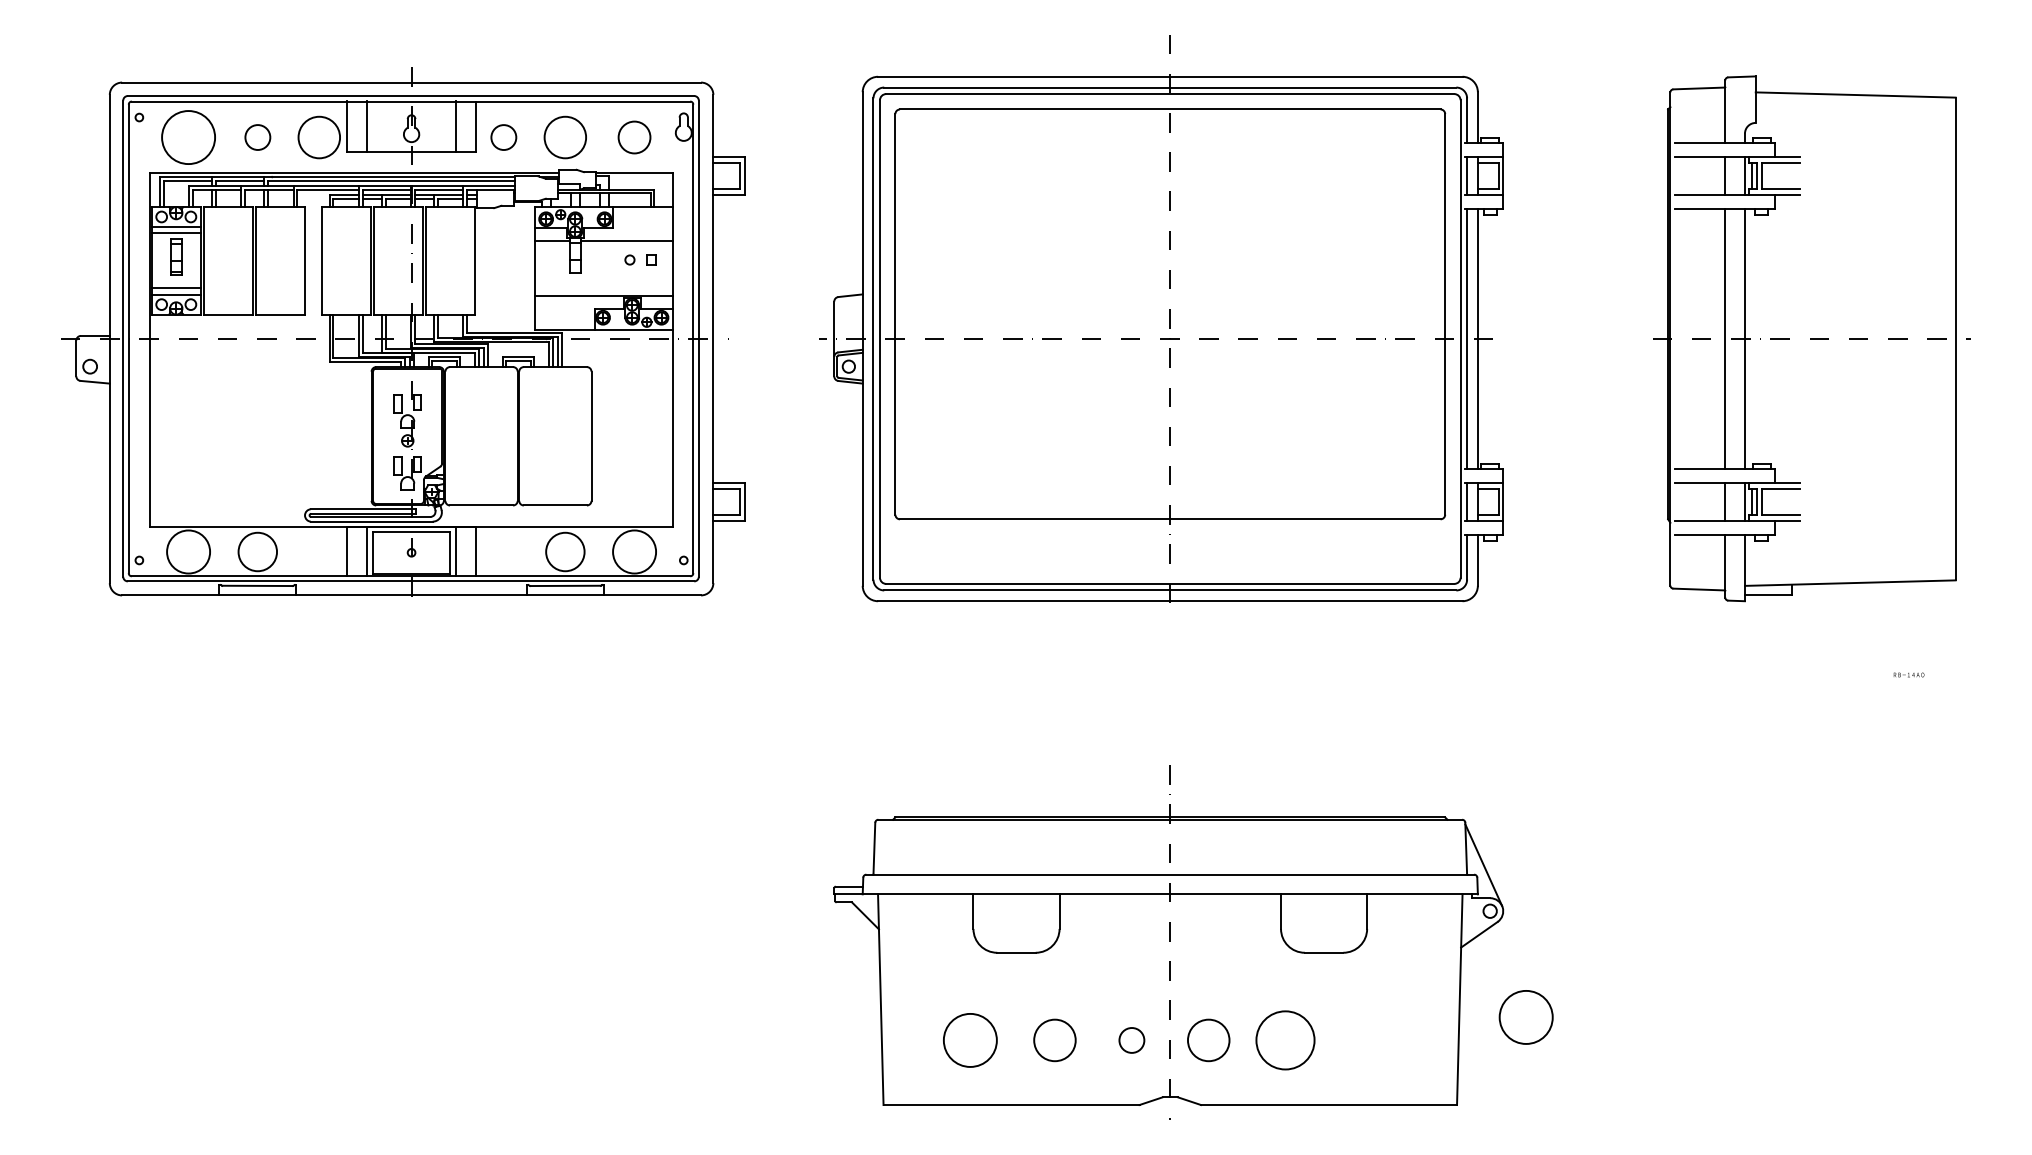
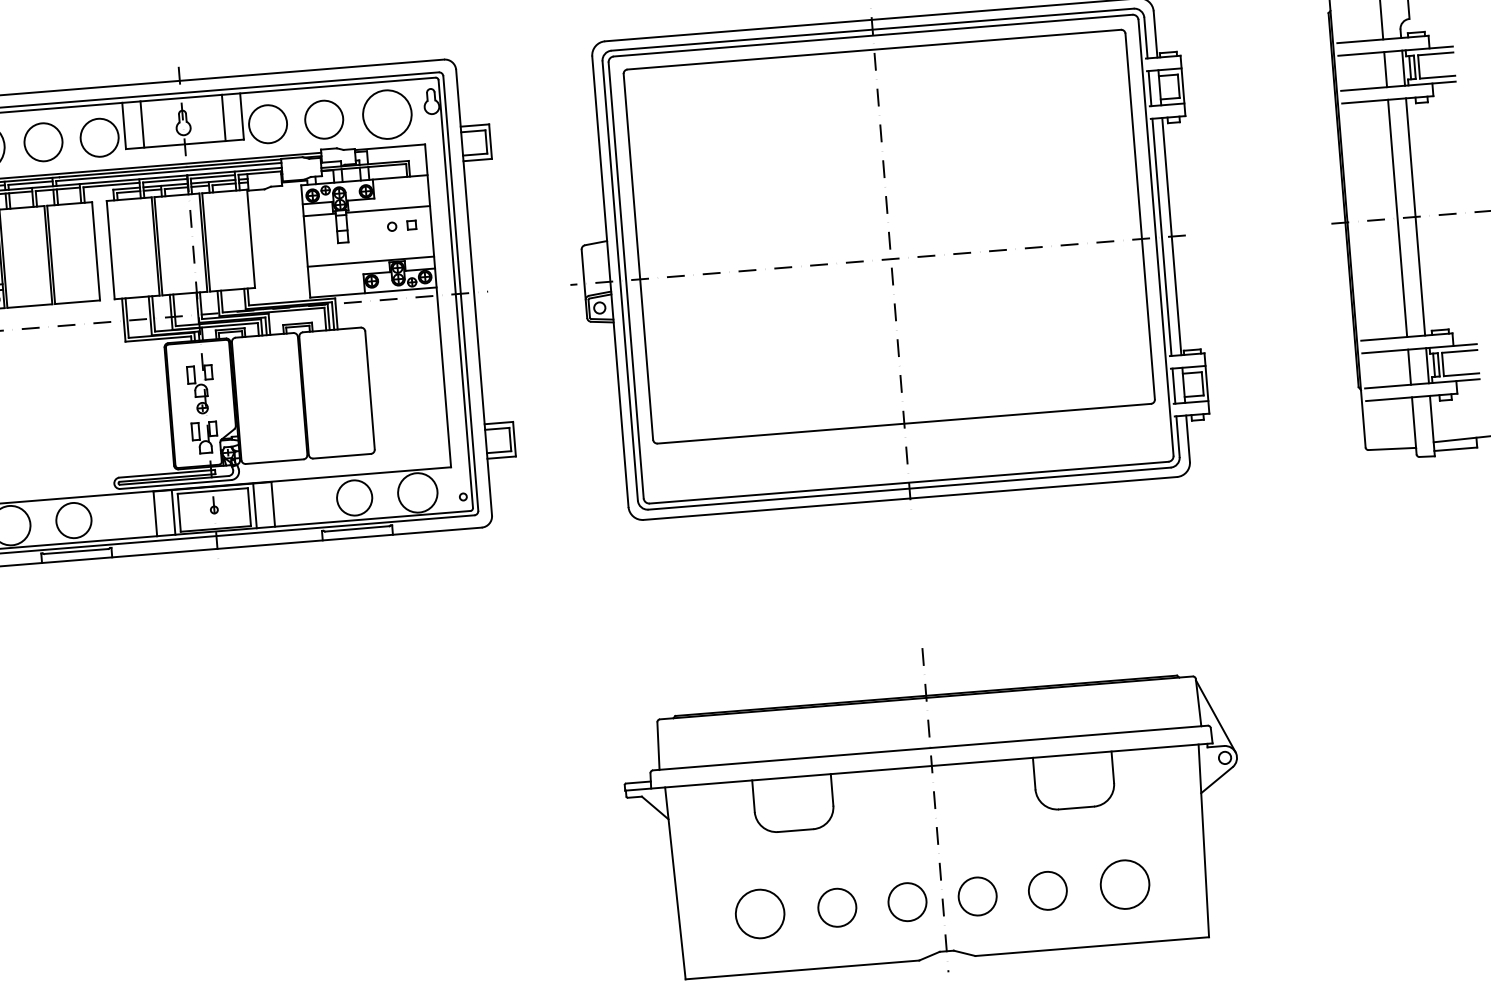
circle: (257, 137) -> (43, 142), size x1.67
circle: (503, 137) -> (267, 124), size x1.67
circle: (634, 137) -> (387, 114), size x1.67
circle: (1525, 1017) -> (1124, 884), moved
circle: (1131, 1040) -> (907, 902), size x1.67
circle: (1285, 1040) -> (1047, 890), size x0.71

